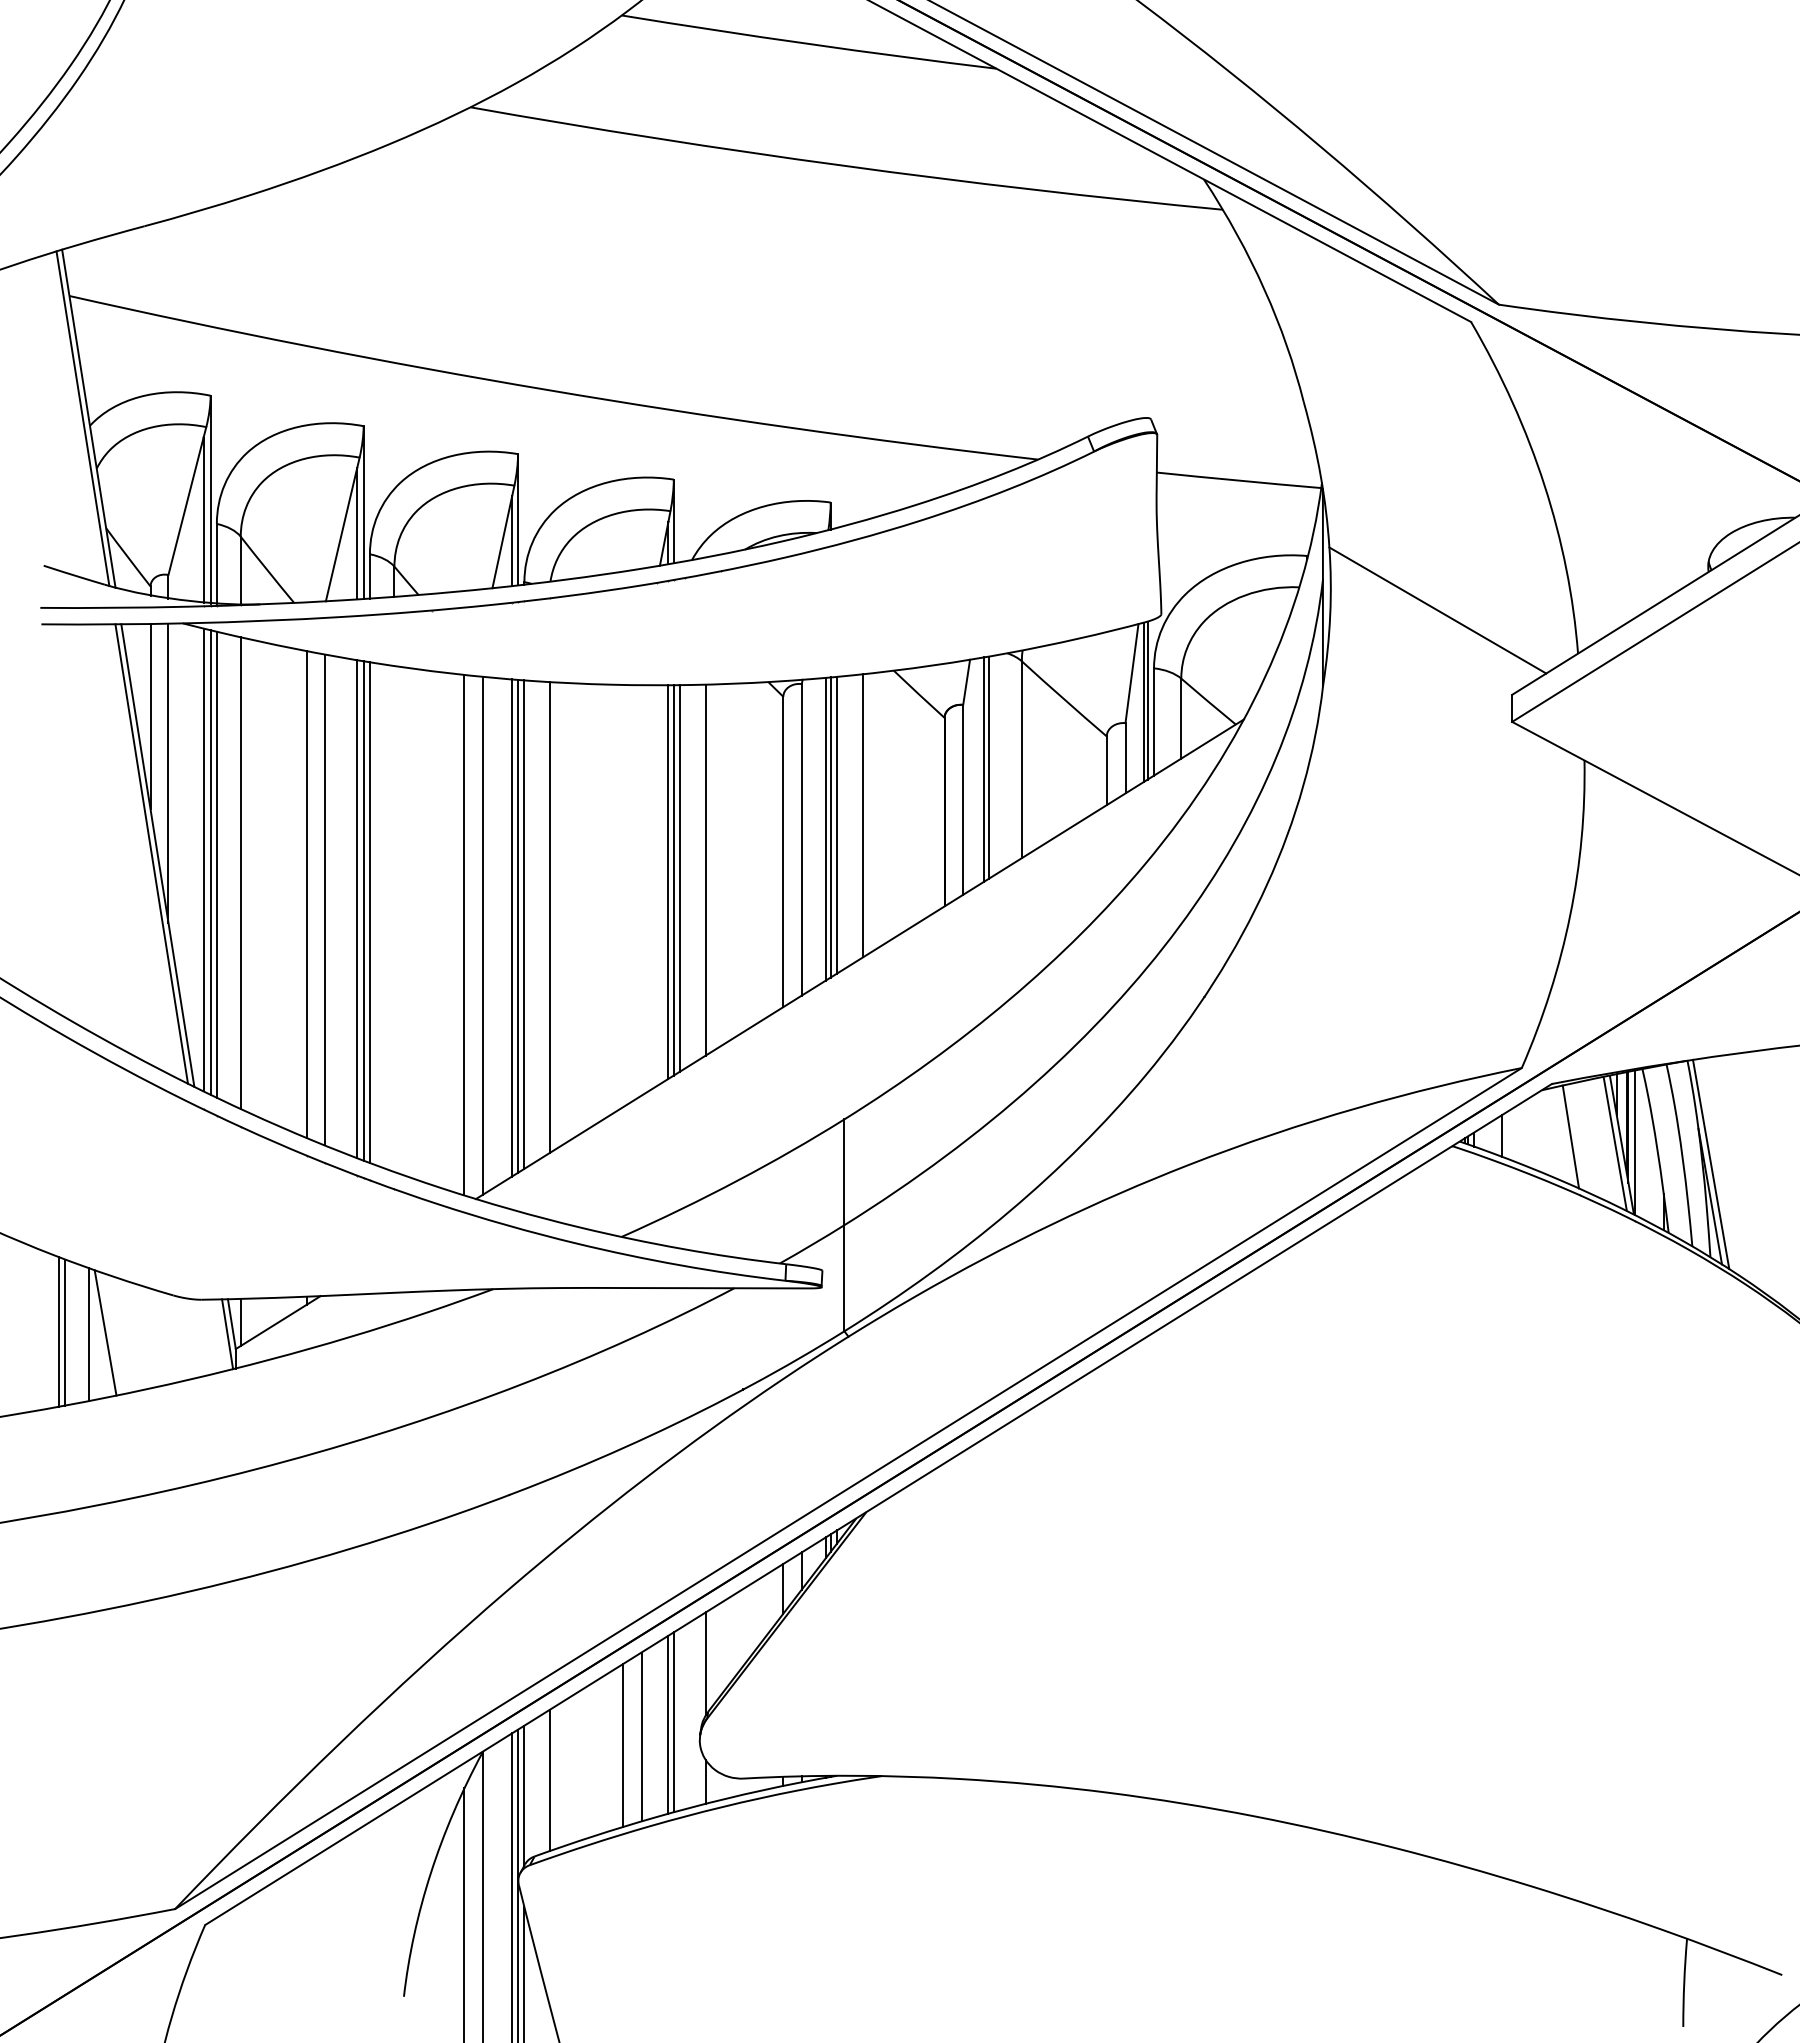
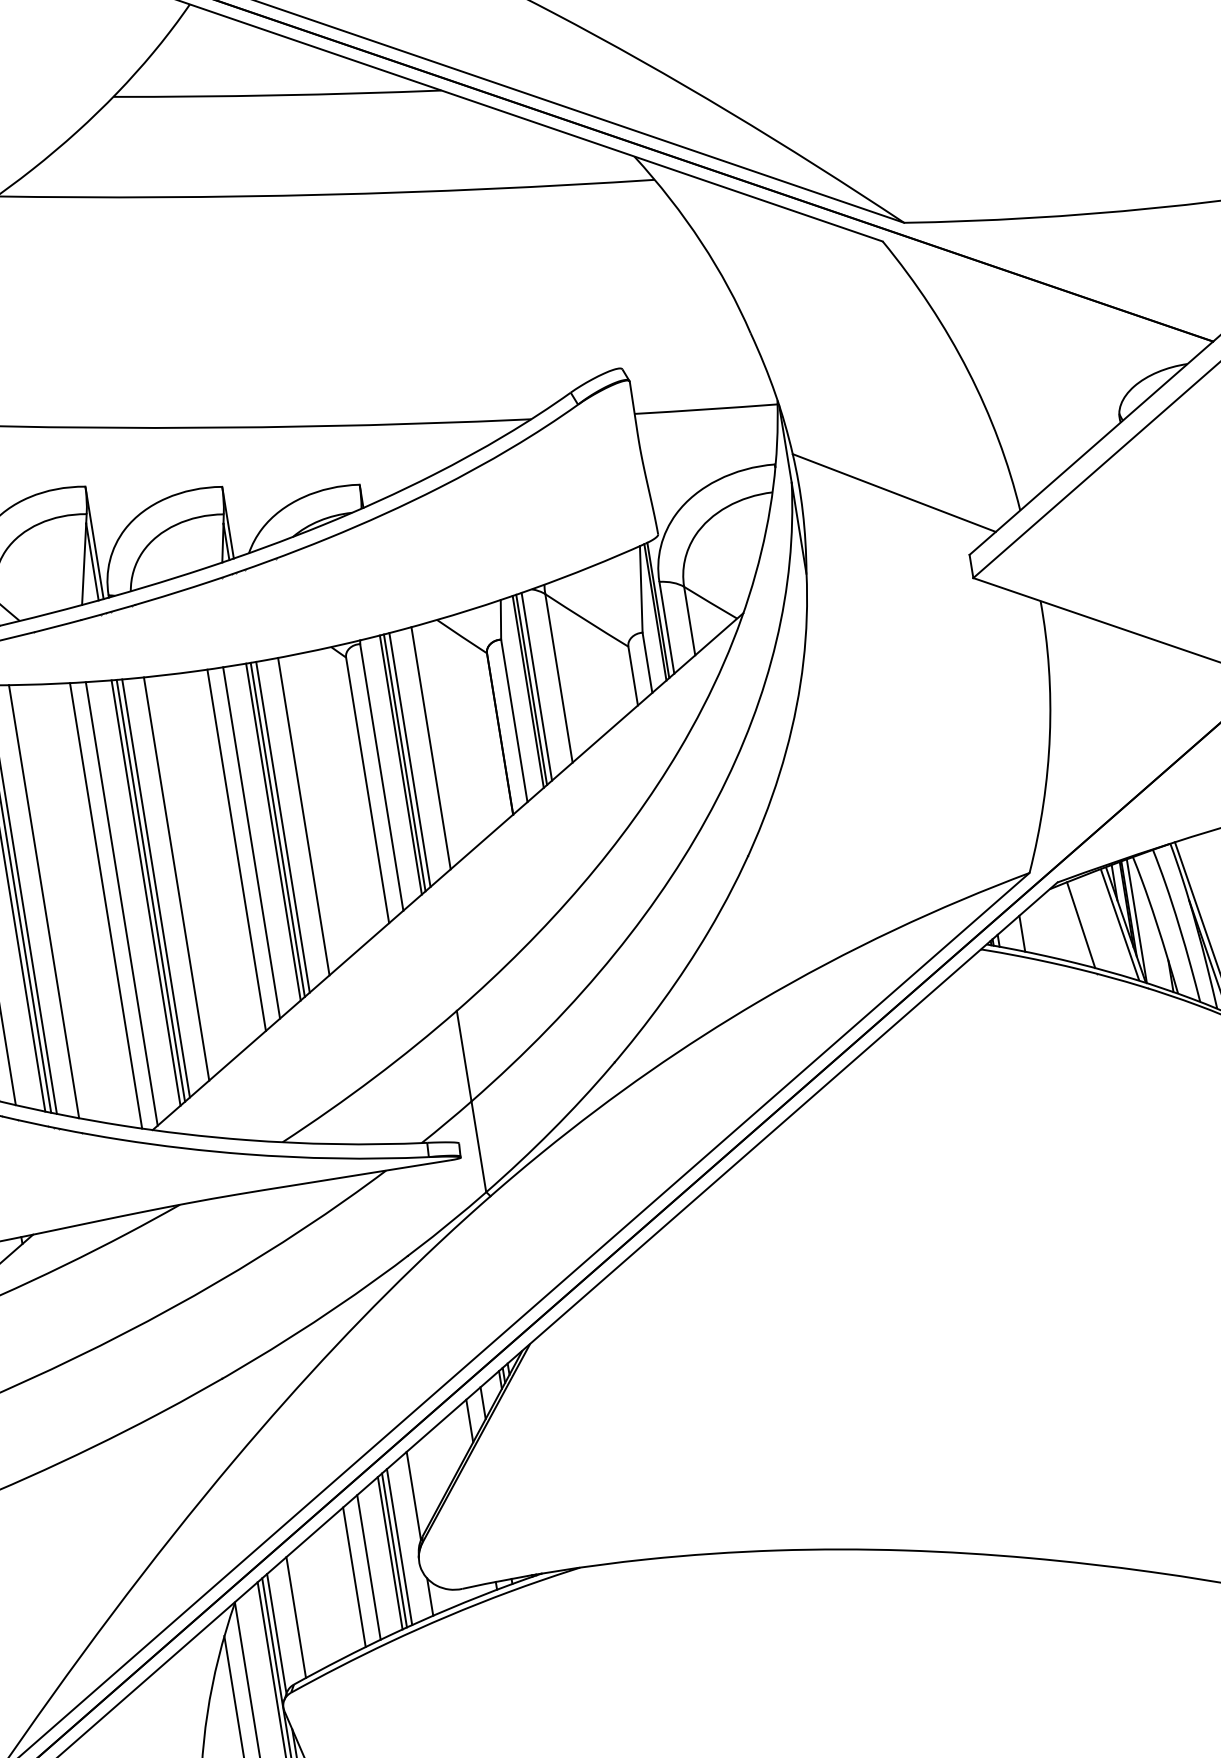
line: (995, 764) -> (537, 686), added
line: (641, 890) -> (251, 843), added
line: (623, 895) -> (236, 849), added
line: (394, 919) -> (44, 902), added
line: (680, 1719) -> (399, 1547), added

